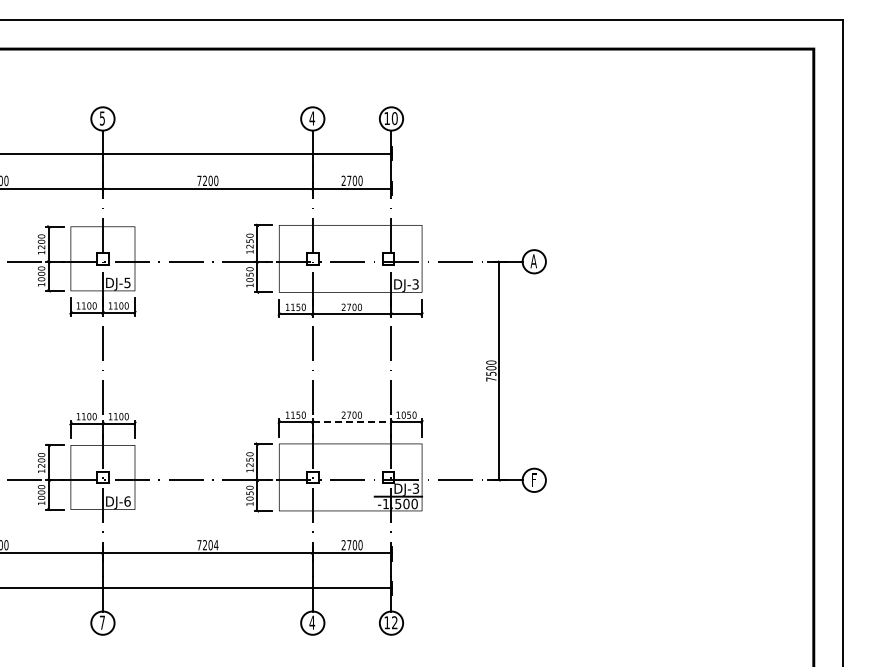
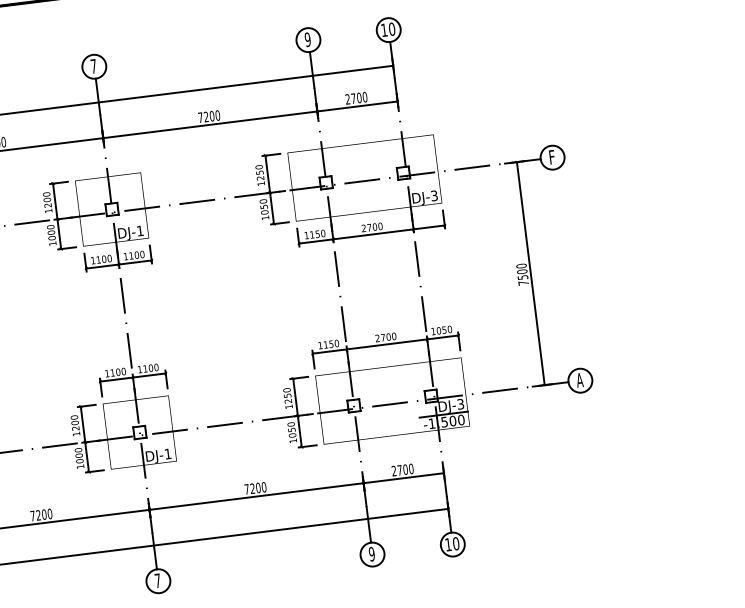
text: (101, 118) -> (92, 66), 5 -> 7
text: (312, 118) -> (308, 39), 4 -> 9
text: (533, 261) -> (551, 157), A -> F
text: (127, 282) -> (140, 230), DJ-5 -> DJ-1
line: (352, 422) -> (387, 344), dashed -> solid
text: (533, 479) -> (579, 379), F -> A
text: (127, 501) -> (168, 453), DJ-6 -> DJ-1
text: (216, 545) -> (264, 487), 7204 -> 7200
text: (312, 622) -> (372, 553), 4 -> 9
text: (394, 622) -> (455, 543), 12 -> 10

